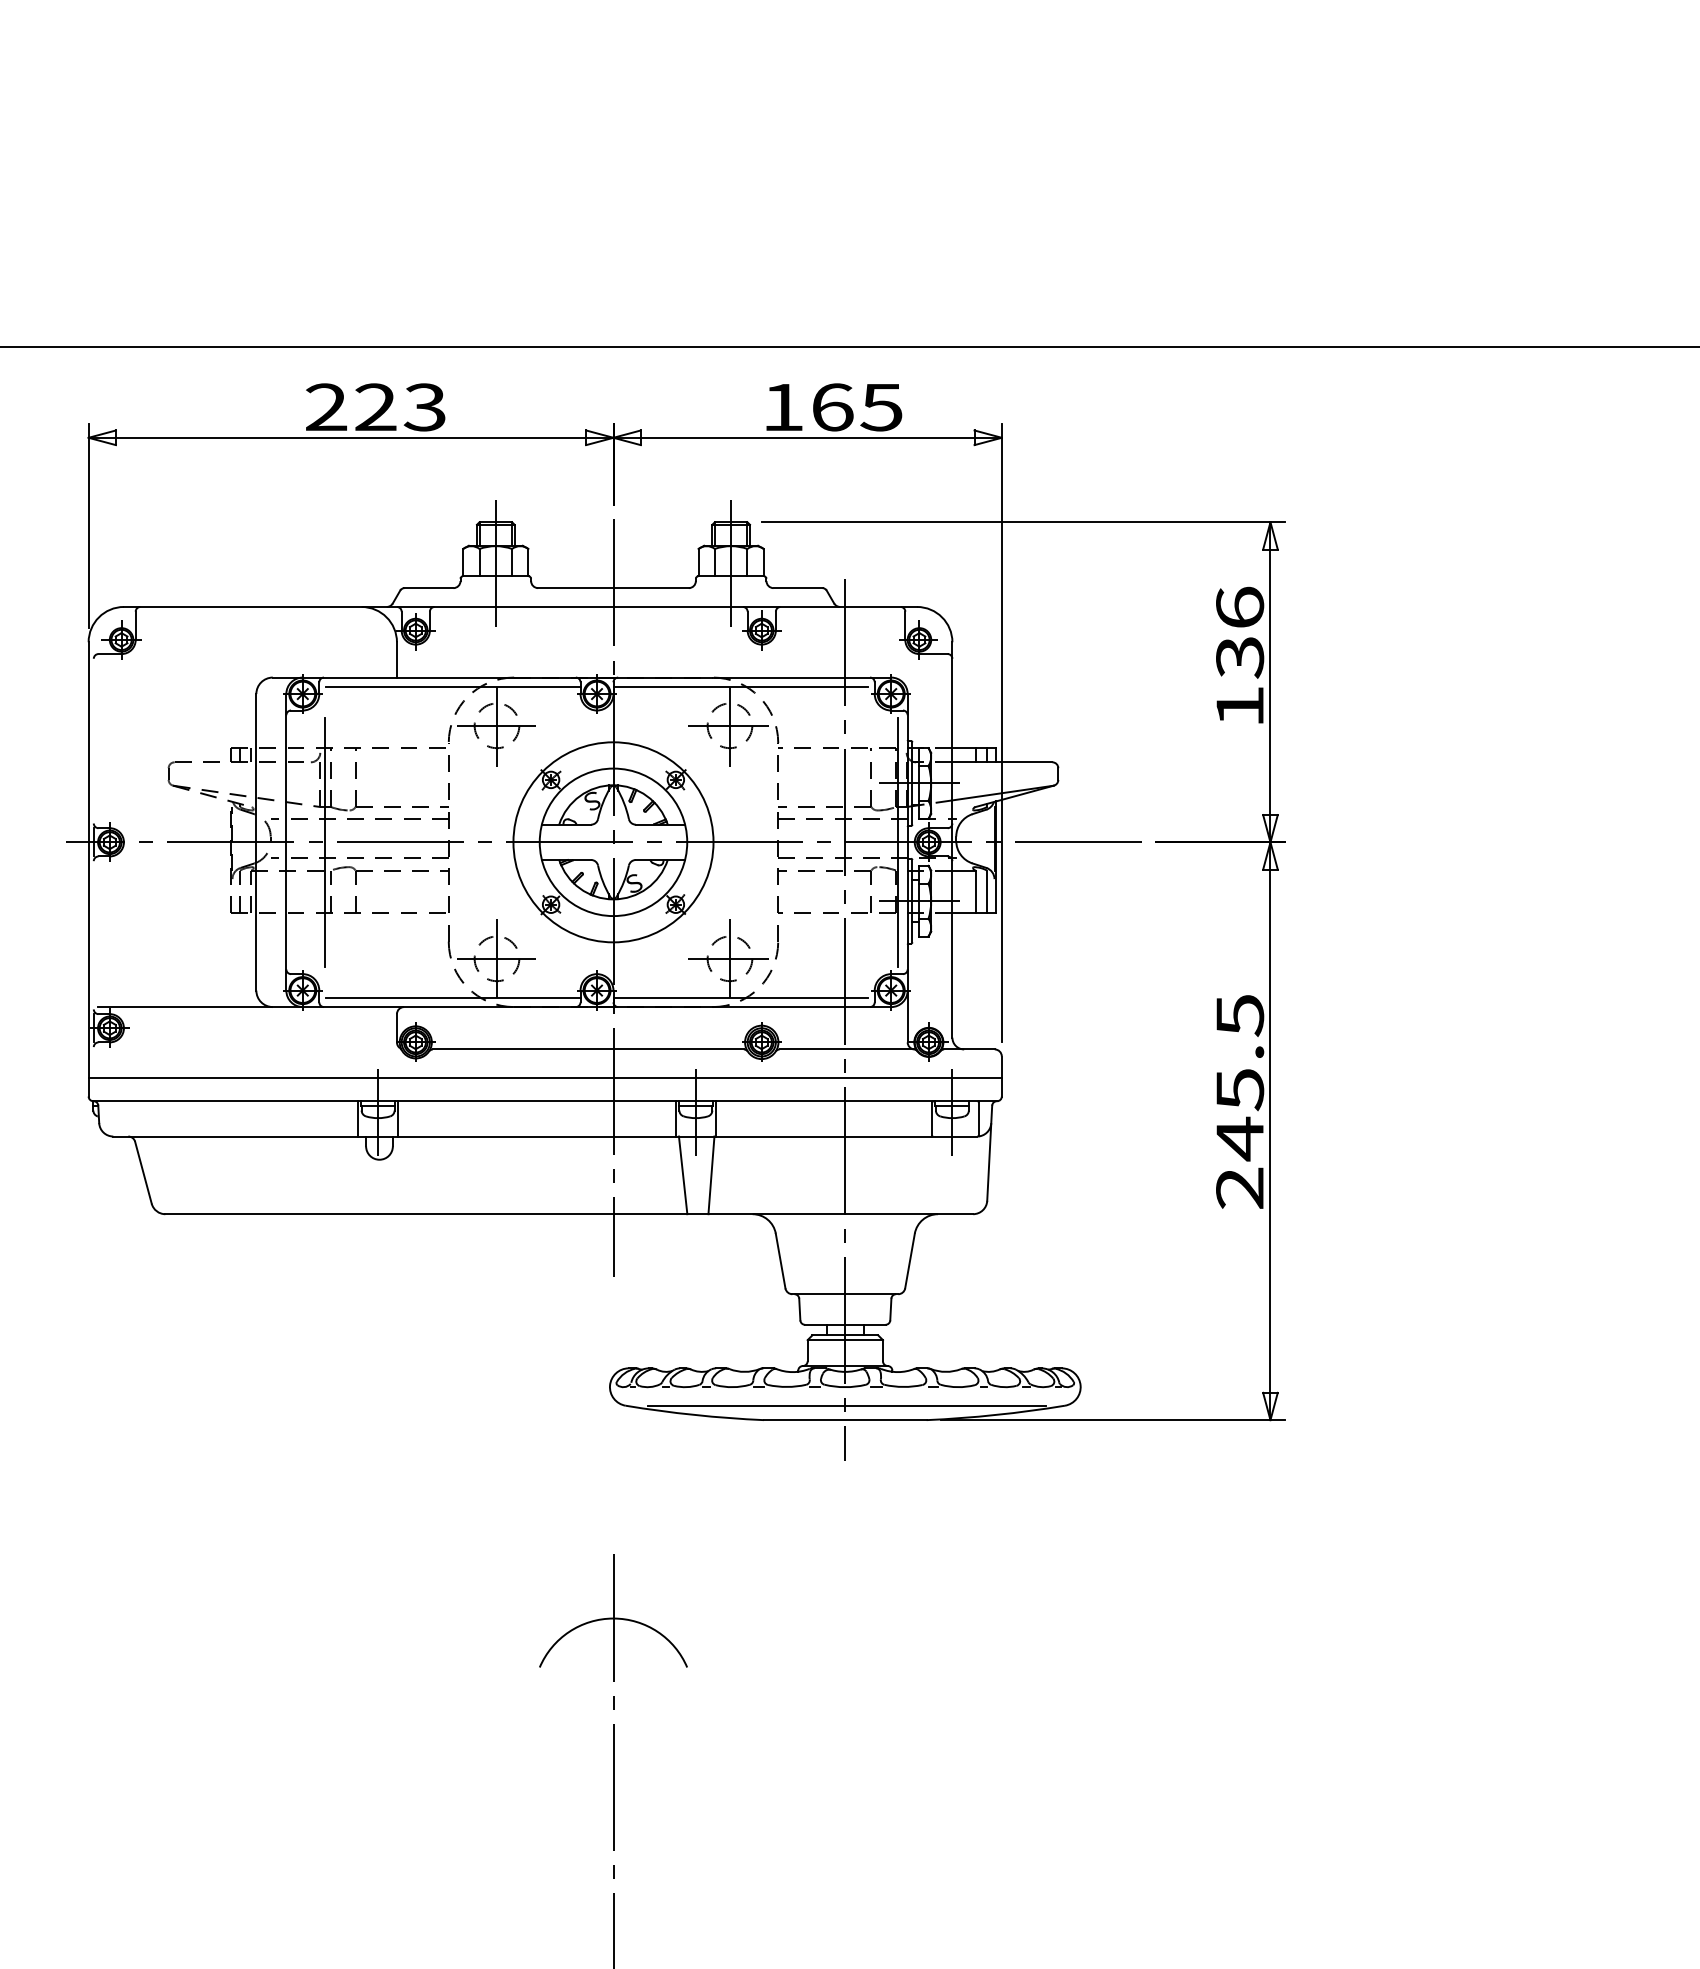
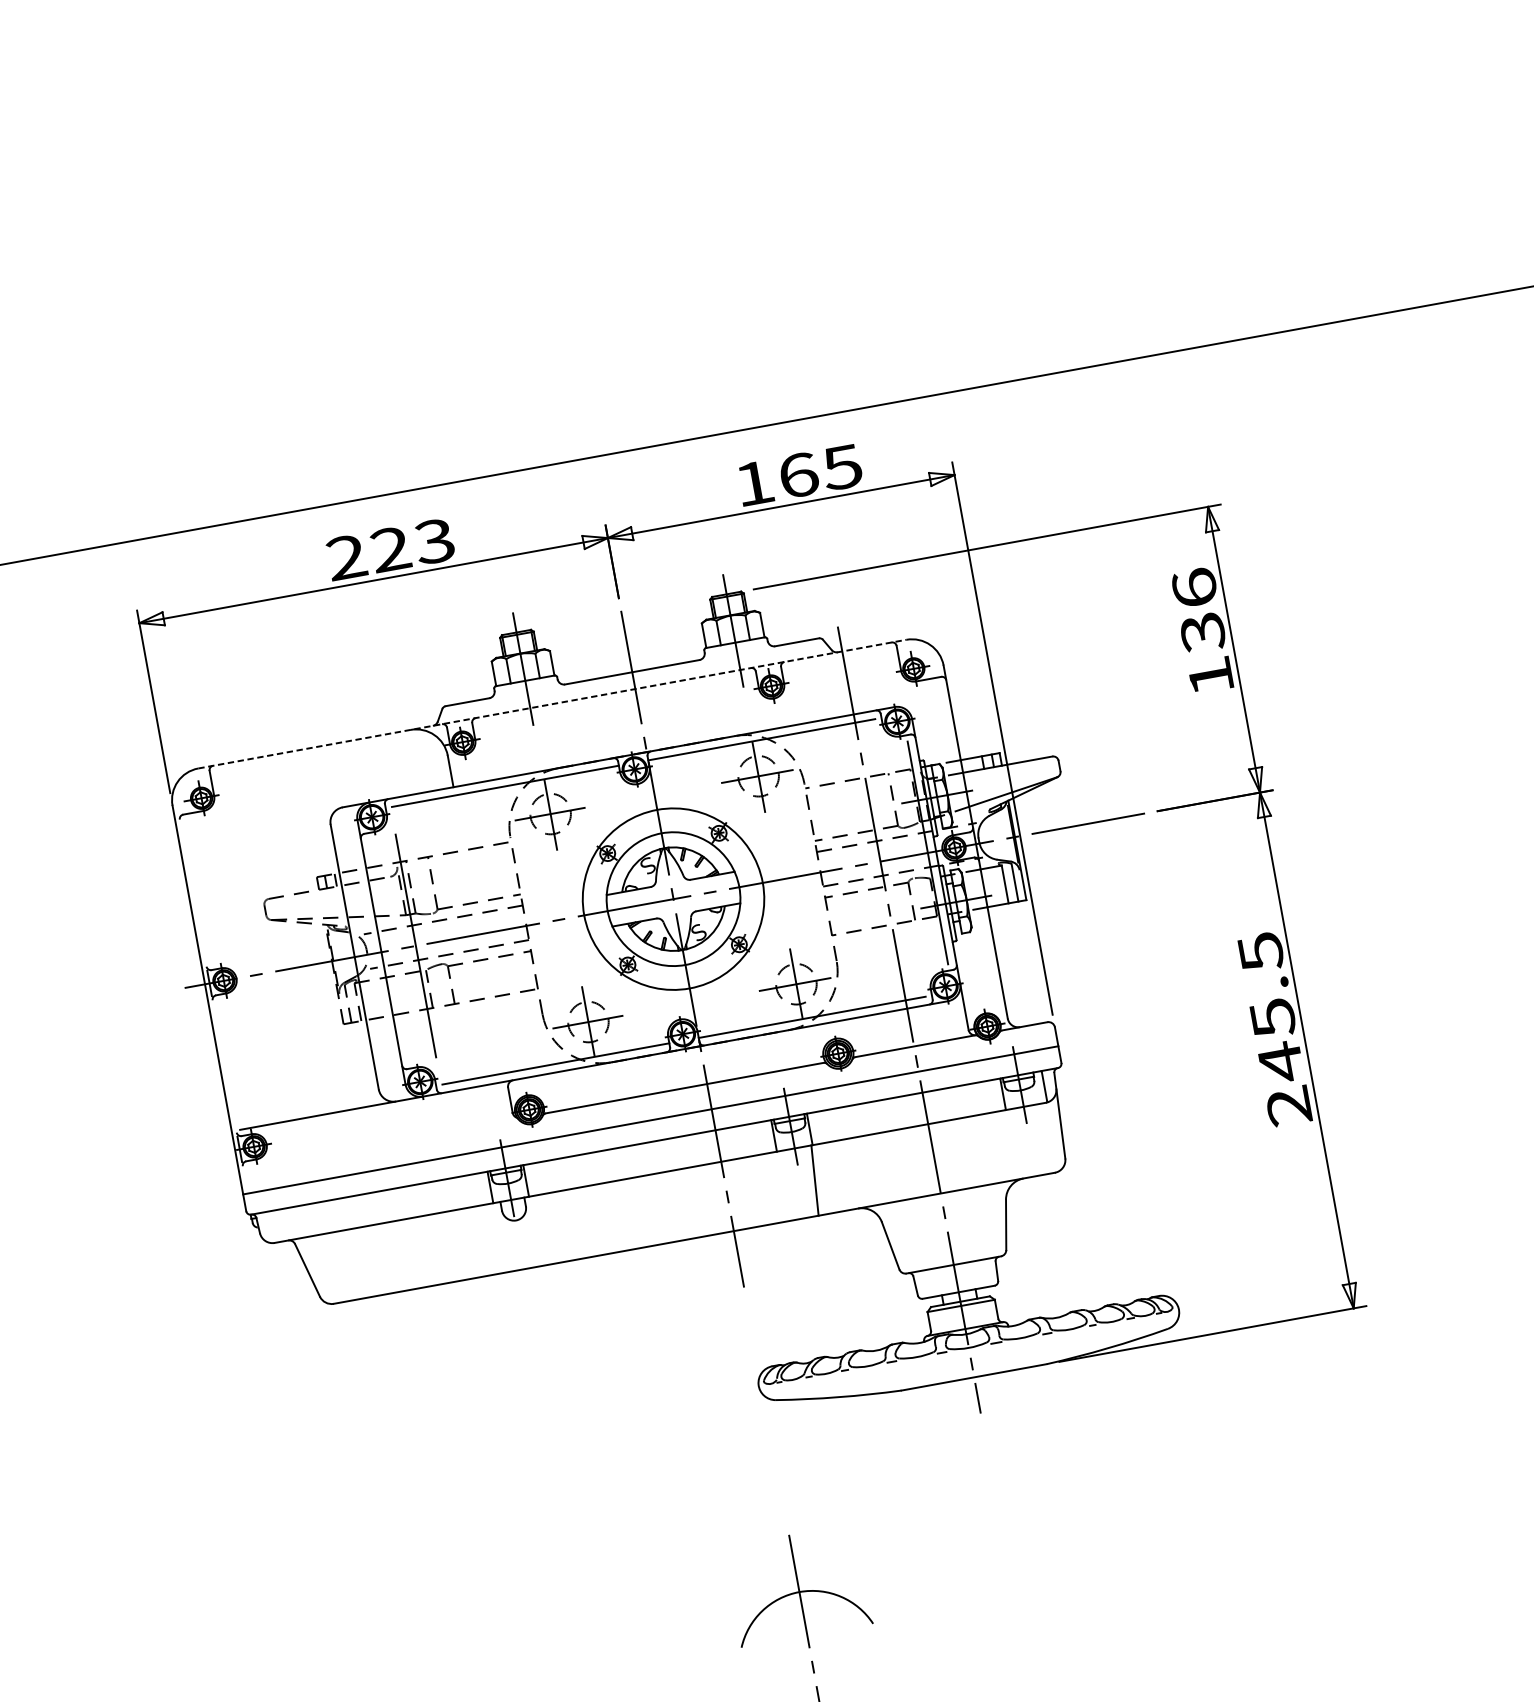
line: (520, 606) -> (552, 703), solid -> dashed
line: (682, 1175) -> (789, 1185), removed
line: (846, 1406) -> (973, 1364), removed

